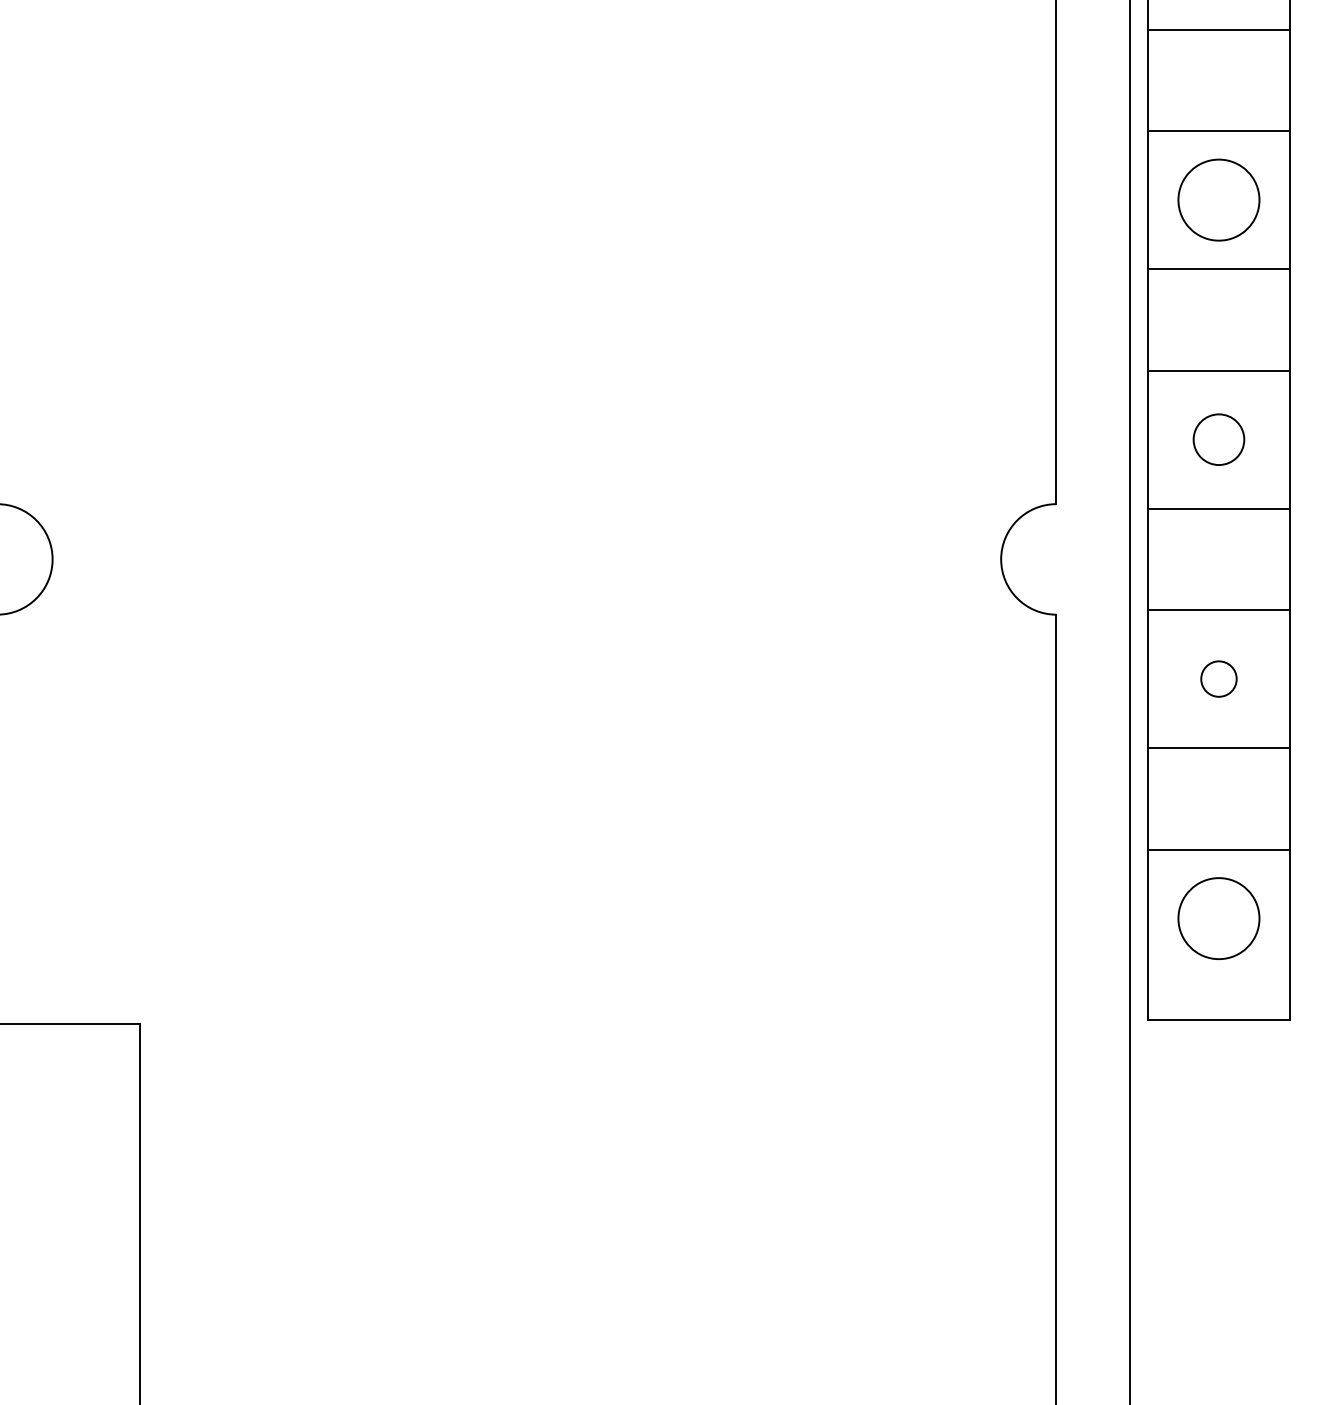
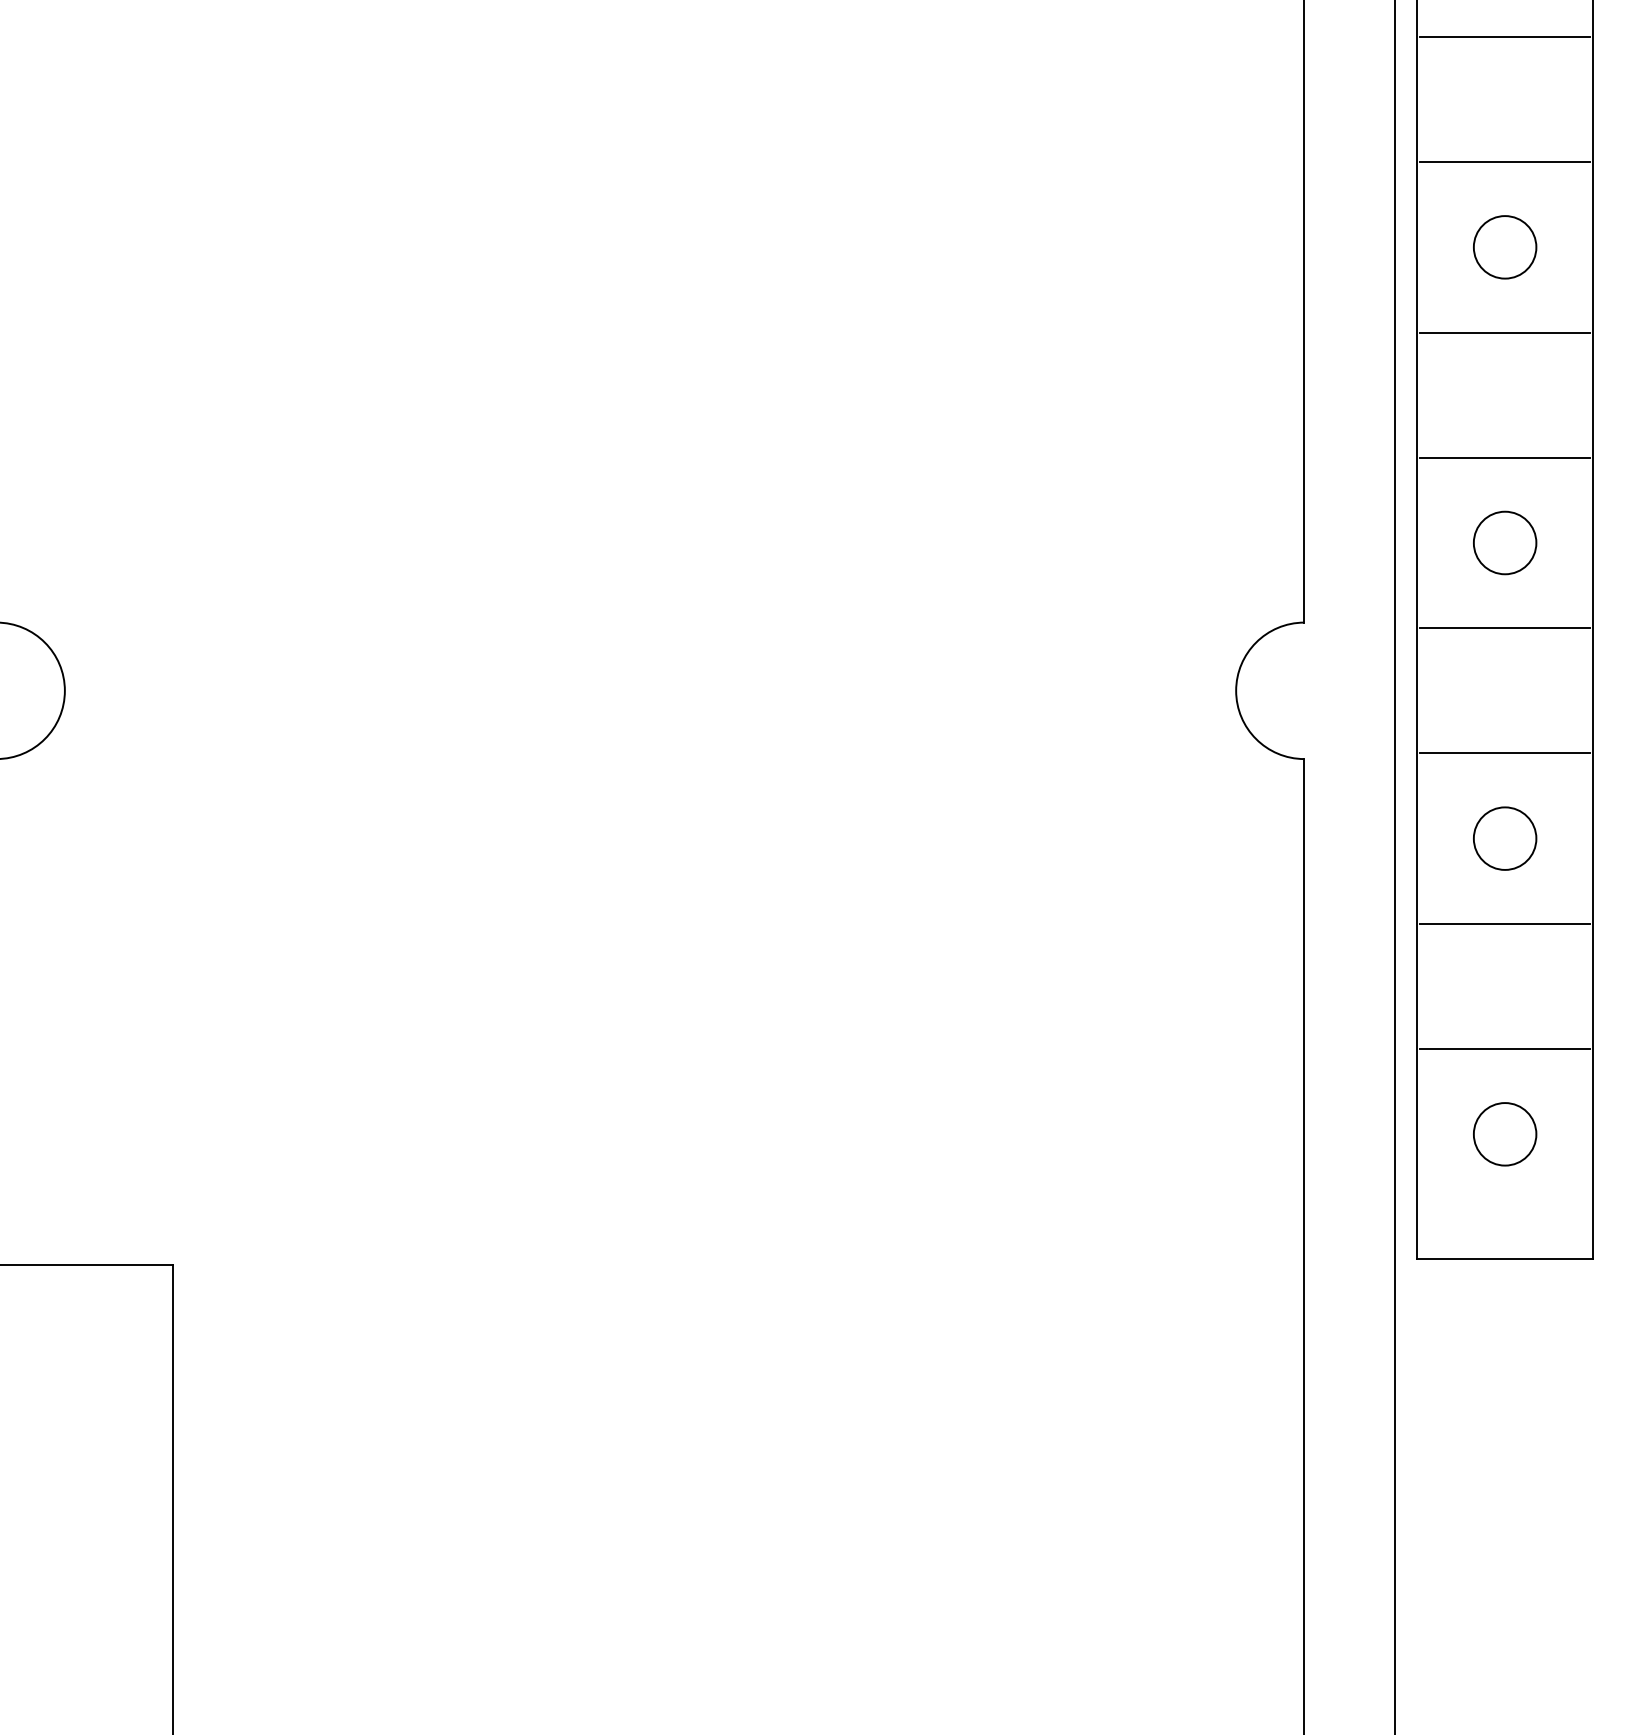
circle: (1218, 200) -> (1504, 247), size x0.62
circle: (1218, 678) -> (1504, 837), size x1.43
circle: (1218, 918) -> (1504, 1134), size x0.62

